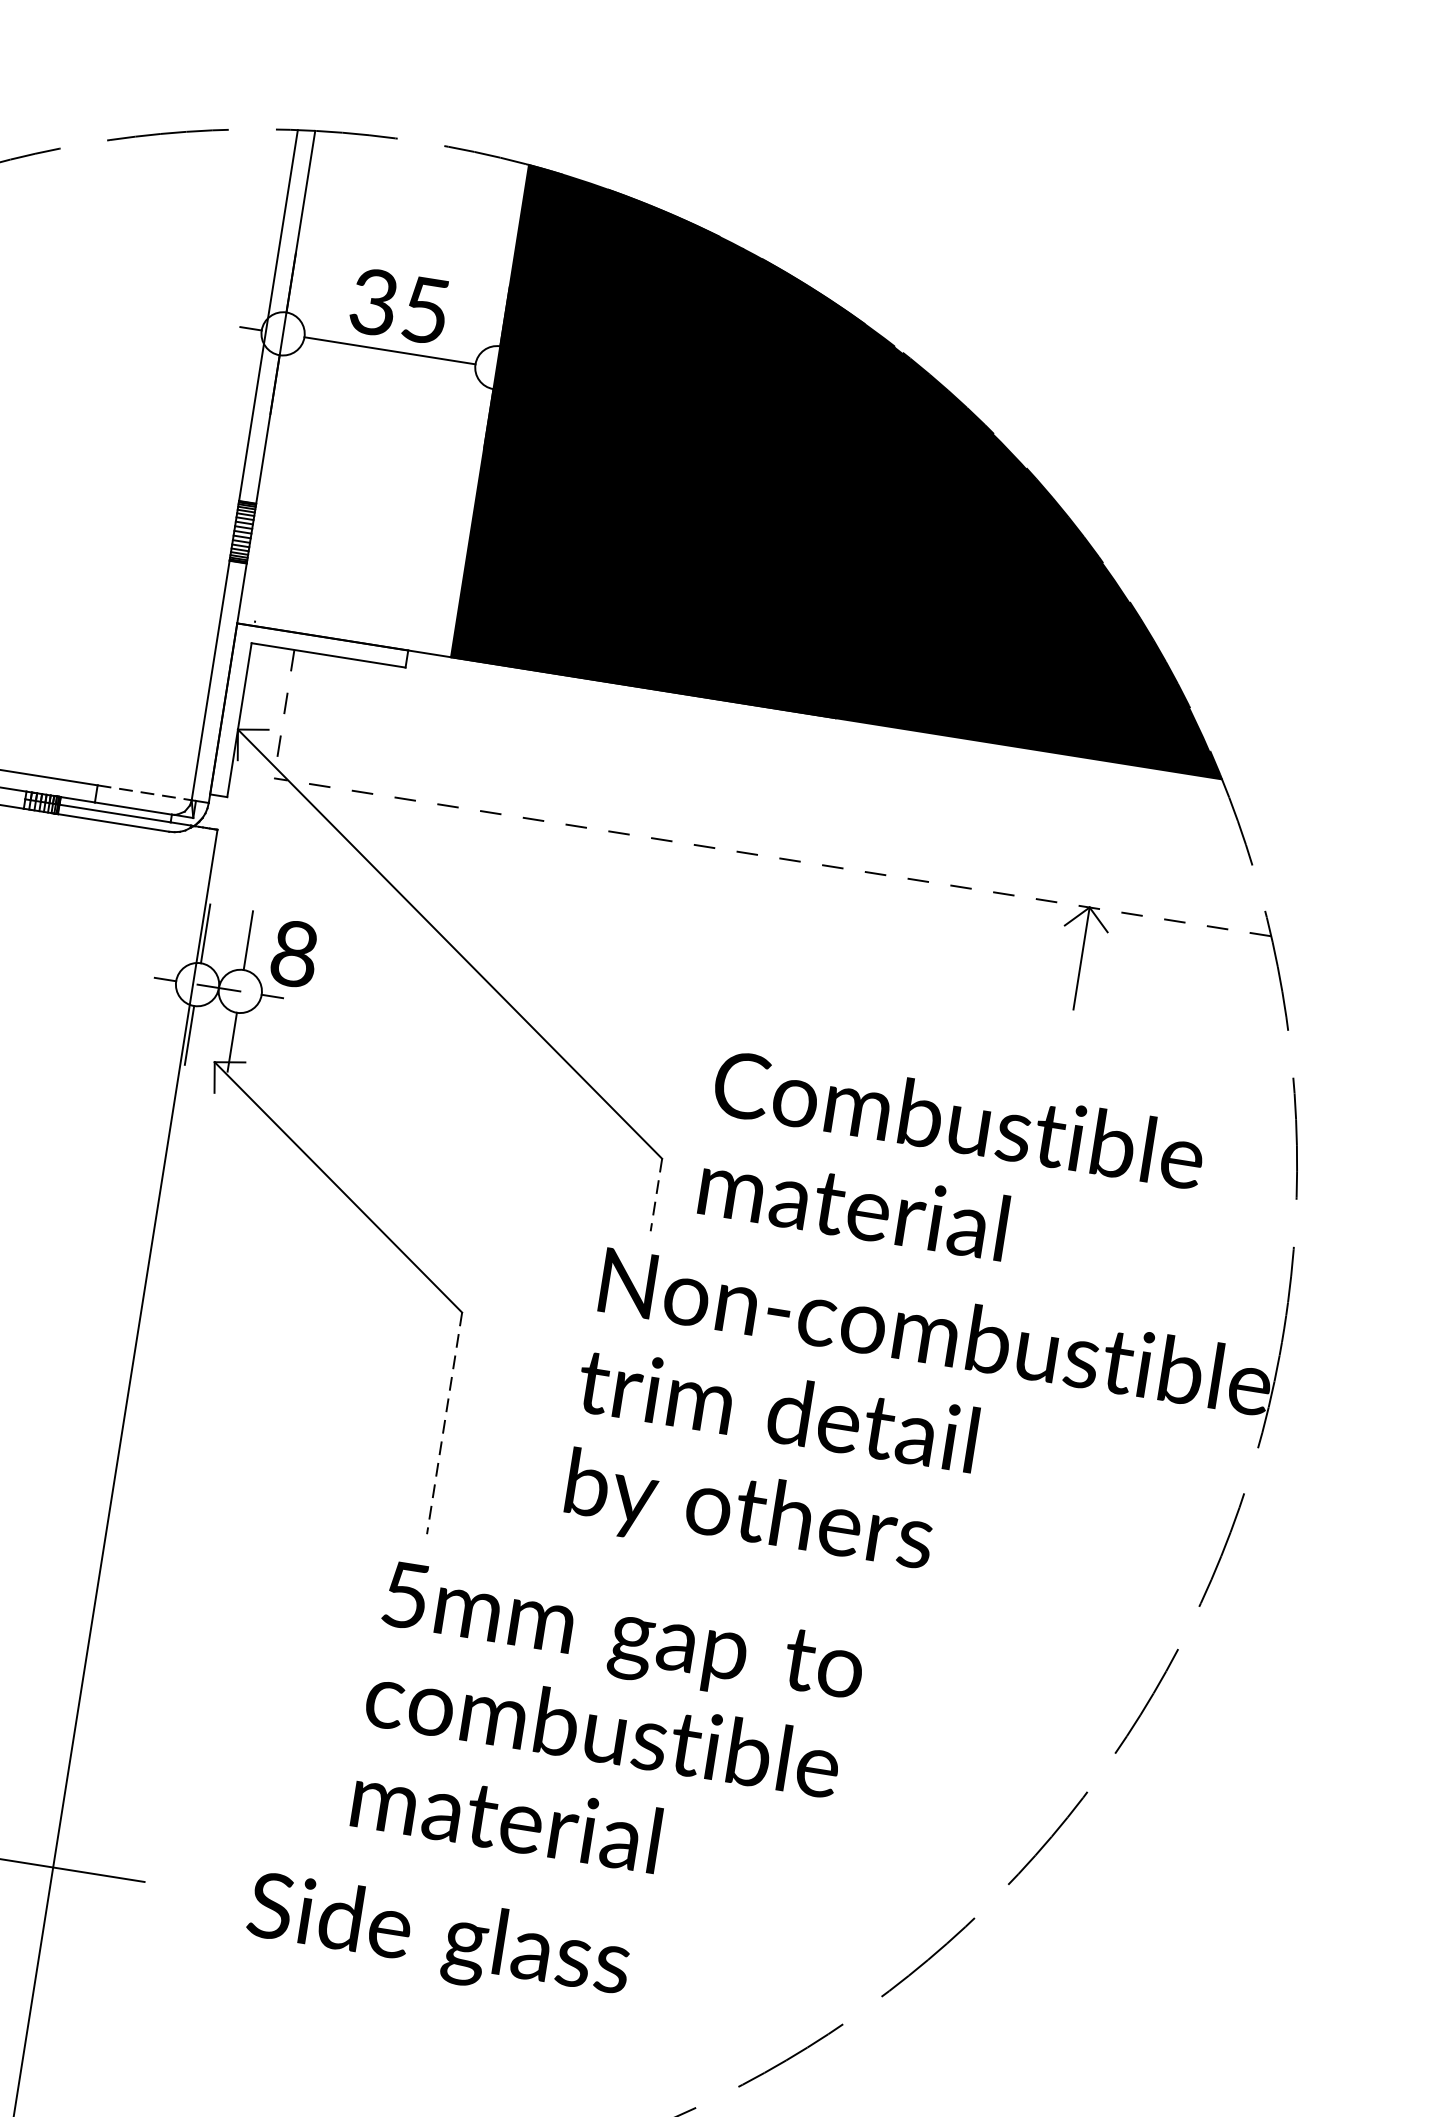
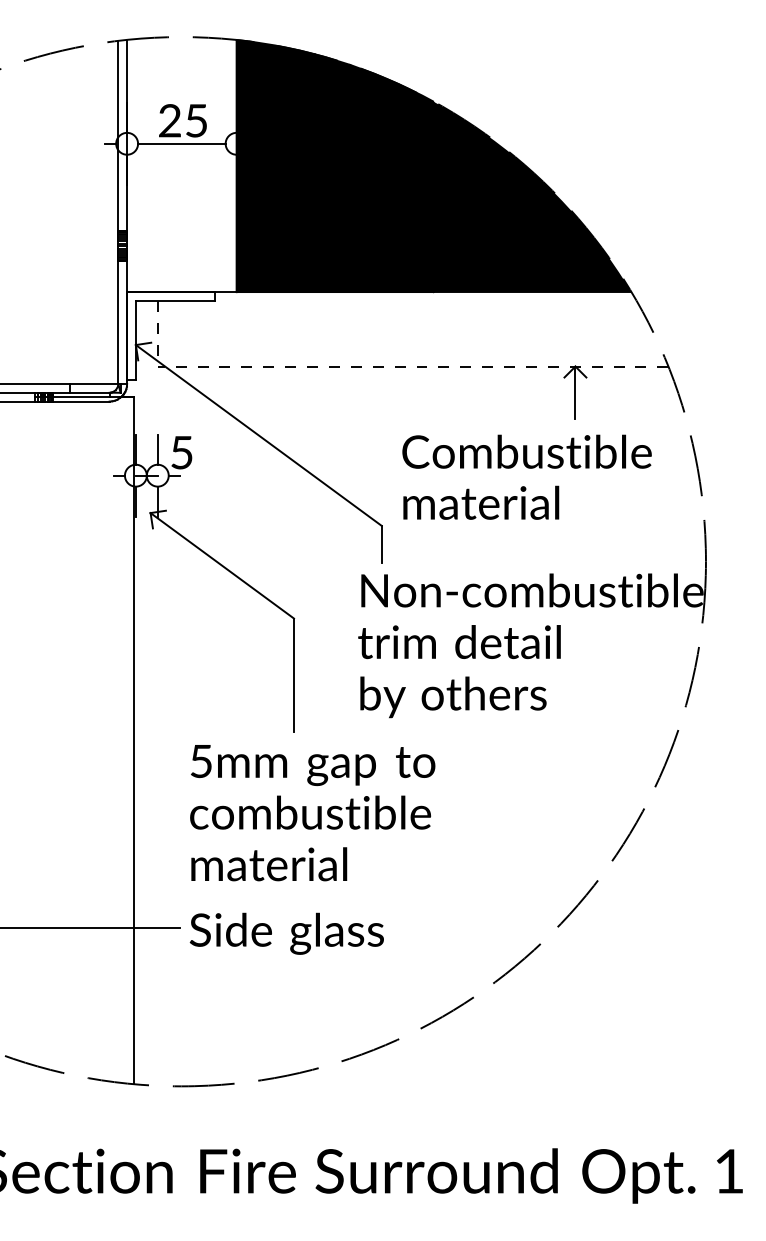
text: (372, 303) -> (169, 121), 35 -> 25
line: (144, 793) -> (94, 384), dashed -> solid
text: (293, 953) -> (181, 452), 8 -> 5
text: (950, 1167) -> (526, 476), moved
line: (655, 1194) -> (381, 544), dashed -> solid
line: (445, 1423) -> (294, 675), dashed -> solid
text: (606, 1731) -> (312, 813), moved
text: (437, 1939) -> (286, 933), moved

